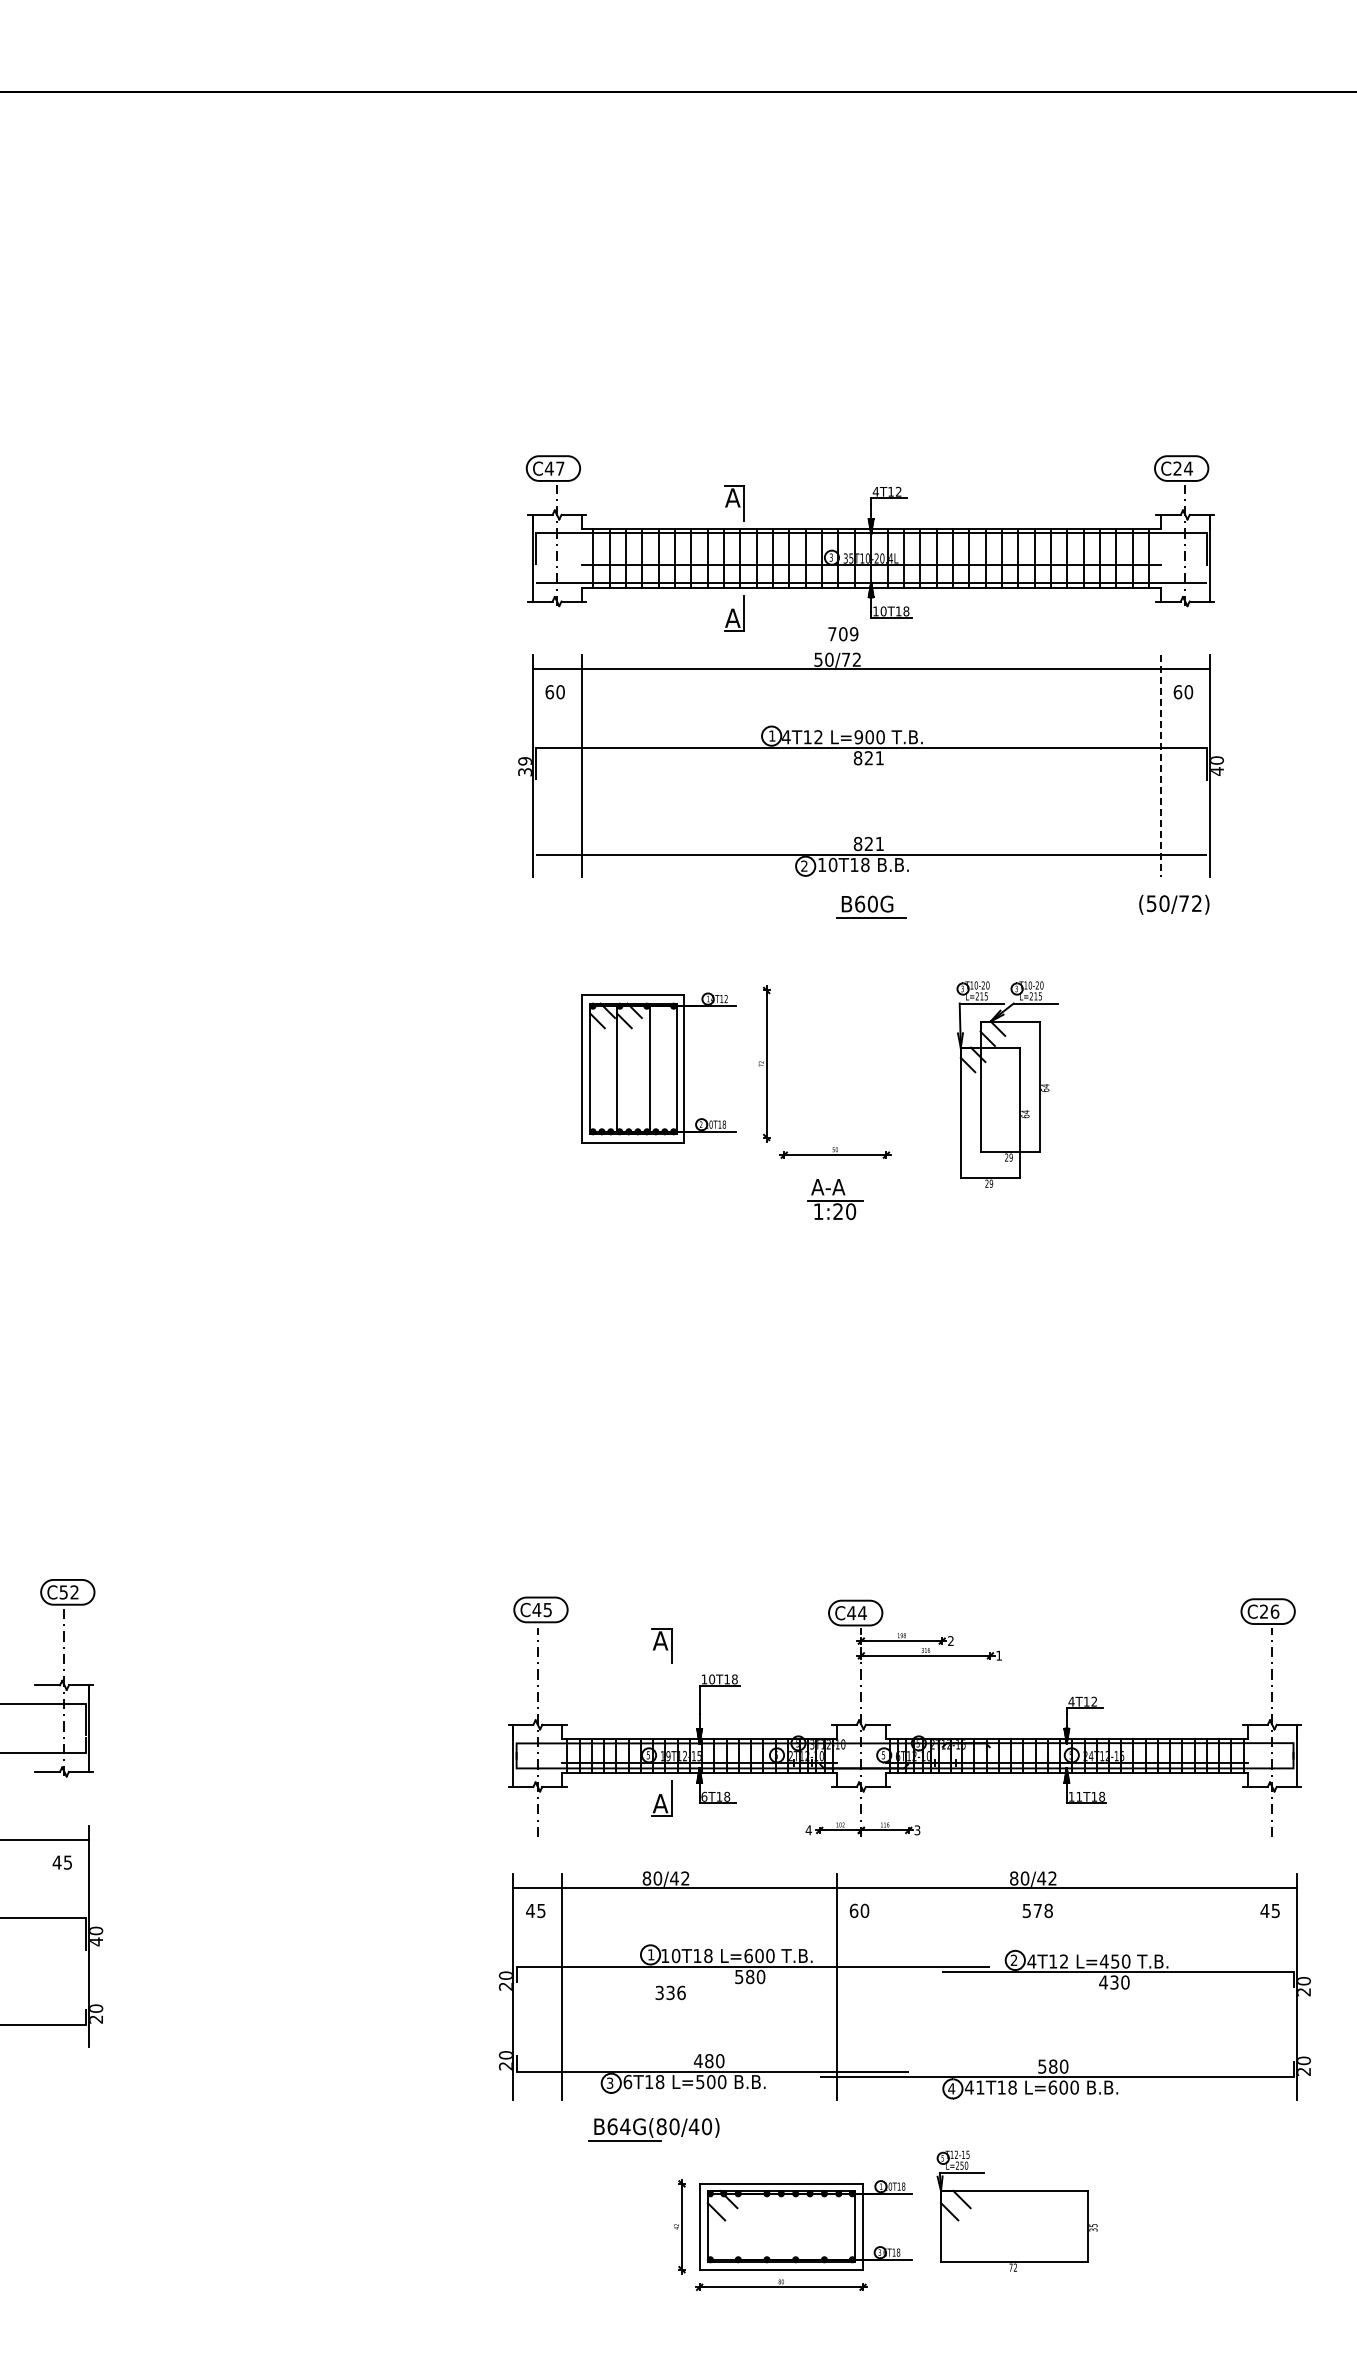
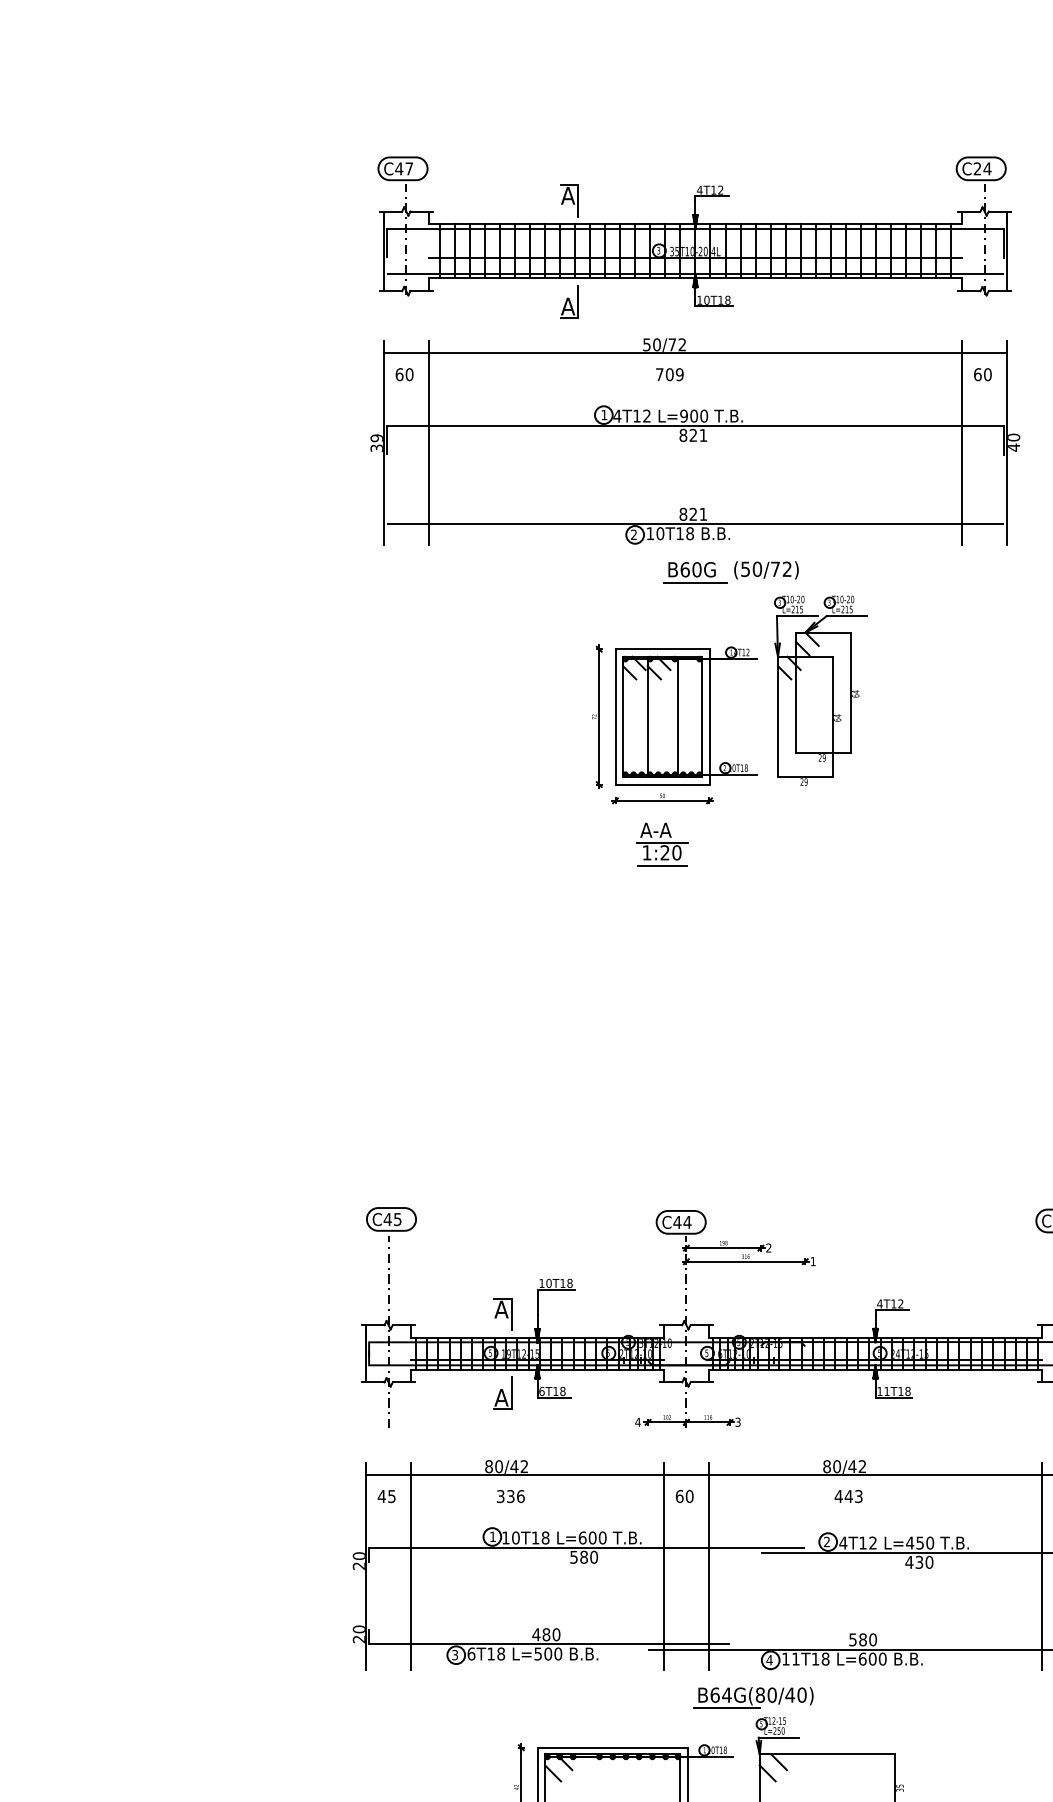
text: (843, 634) -> (669, 374), moved
line: (1160, 766) -> (961, 443), dashed -> solid
text: (1174, 904) -> (766, 570), moved
part: (658, 1067) -> (685, 715), moved
part: (1007, 1084) -> (820, 690), moved
line: (834, 1225) -> (661, 865), added
part: (661, 1645) -> (502, 1313), moved
text: (1037, 1910) -> (848, 1496), 578 -> 443
line: (885, 1986) -> (708, 1566), added
line: (1247, 1986) -> (1041, 1566), added
text: (670, 1992) -> (510, 1496), moved
text: (968, 2087) -> (785, 1659), 41T18 -> 11T18
part: (653, 2129) -> (752, 1697), moved

